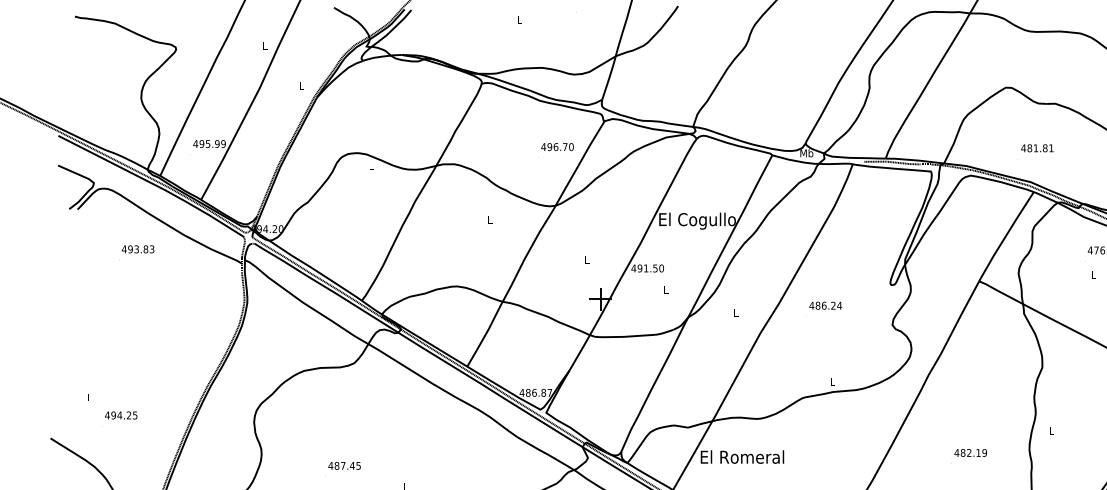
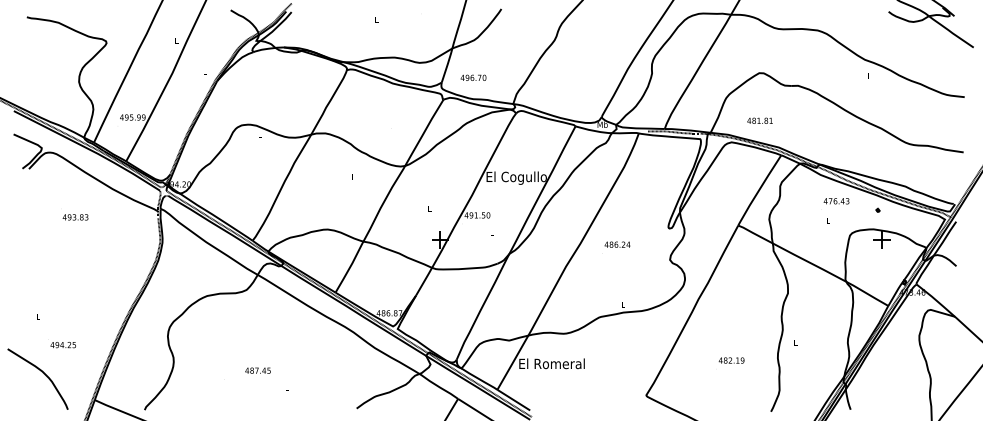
text: (557, 146) -> (473, 77), moved
text: (1036, 147) -> (759, 120), moved
text: (137, 249) -> (75, 217), moved
text: (120, 416) -> (62, 345), moved
text: (343, 465) -> (257, 370), moved

